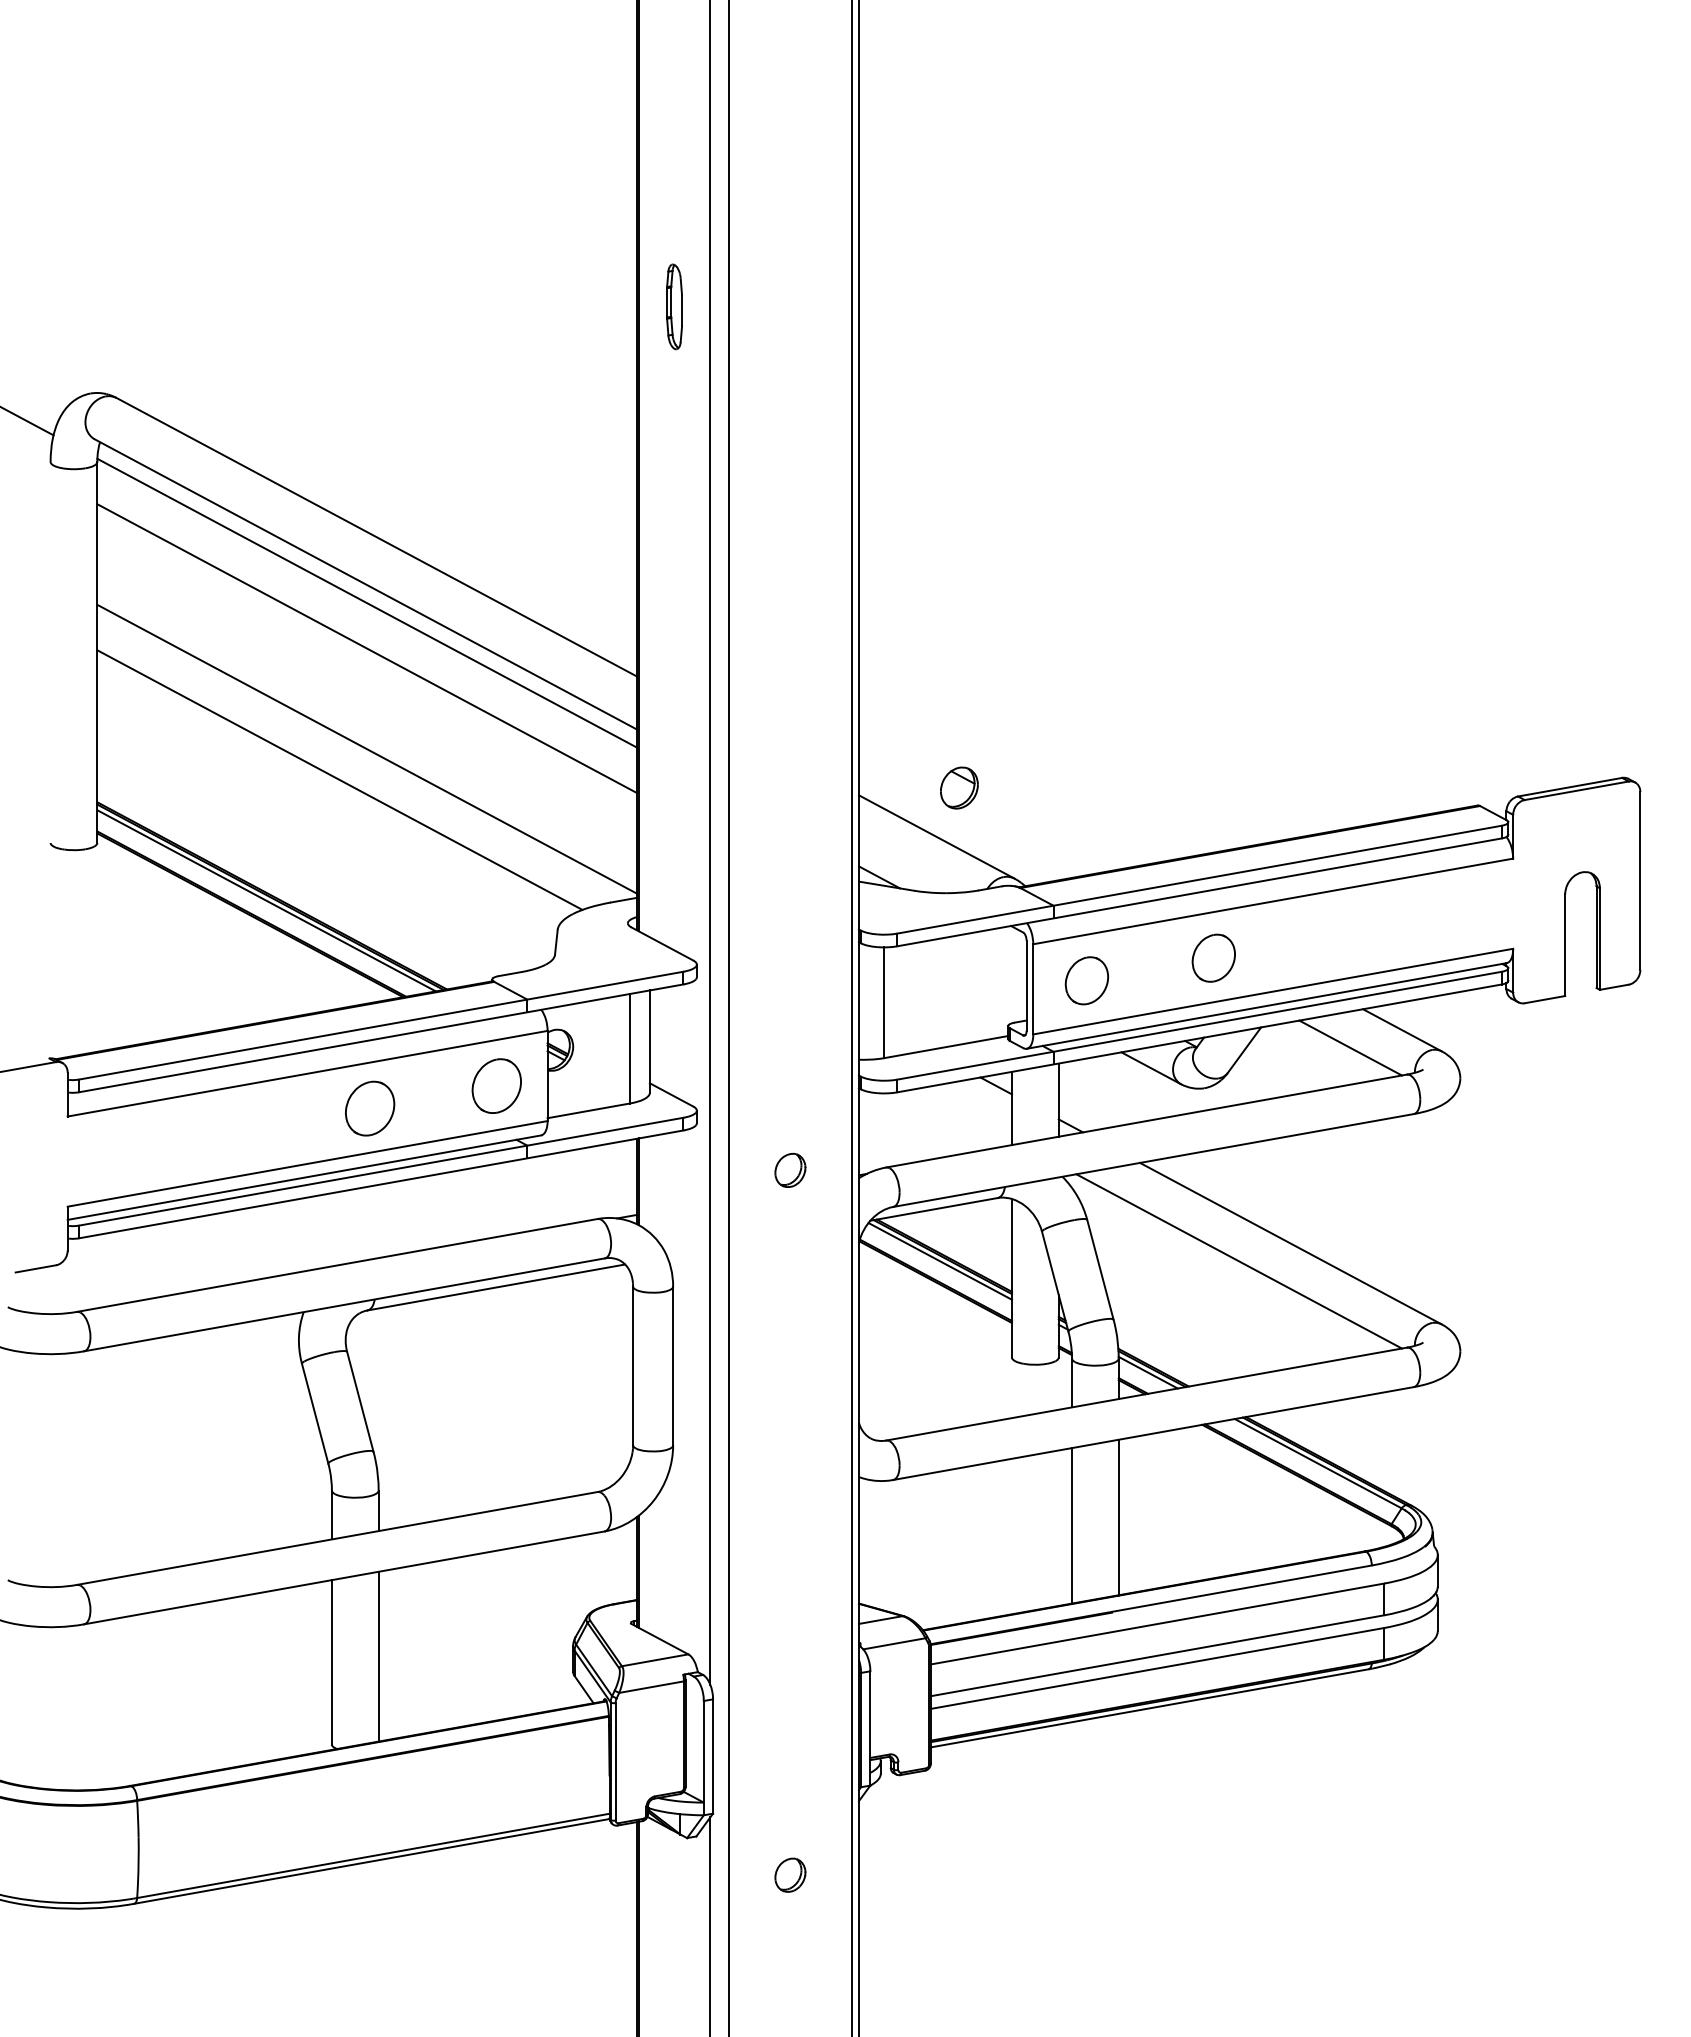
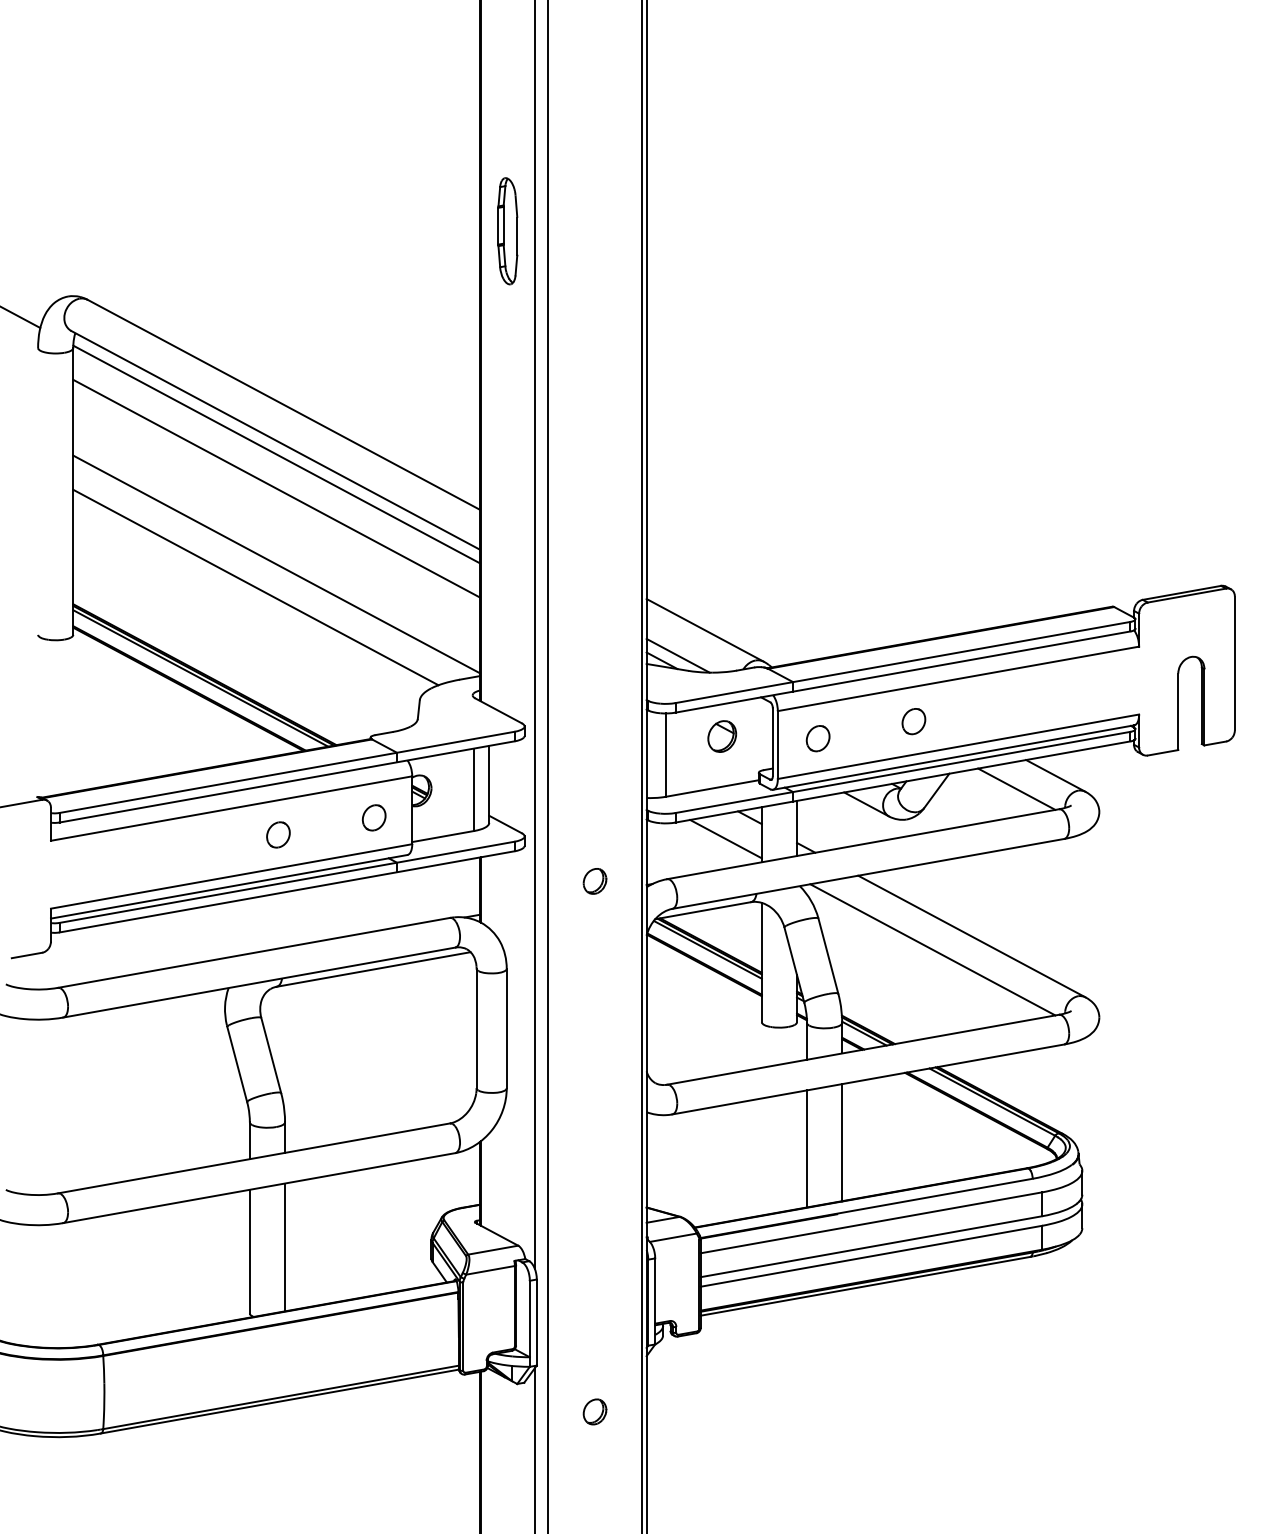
part: (674, 306) -> (507, 231), size x1.67
part: (959, 787) -> (722, 736), moved
line: (900, 870) -> (677, 655), added
part: (1214, 957) -> (914, 721), size x0.71
part: (1086, 980) -> (817, 738), size x0.71
part: (497, 1085) -> (374, 817), size x0.62
part: (369, 1108) -> (278, 834), size x0.62
line: (964, 1113) -> (726, 838), added

